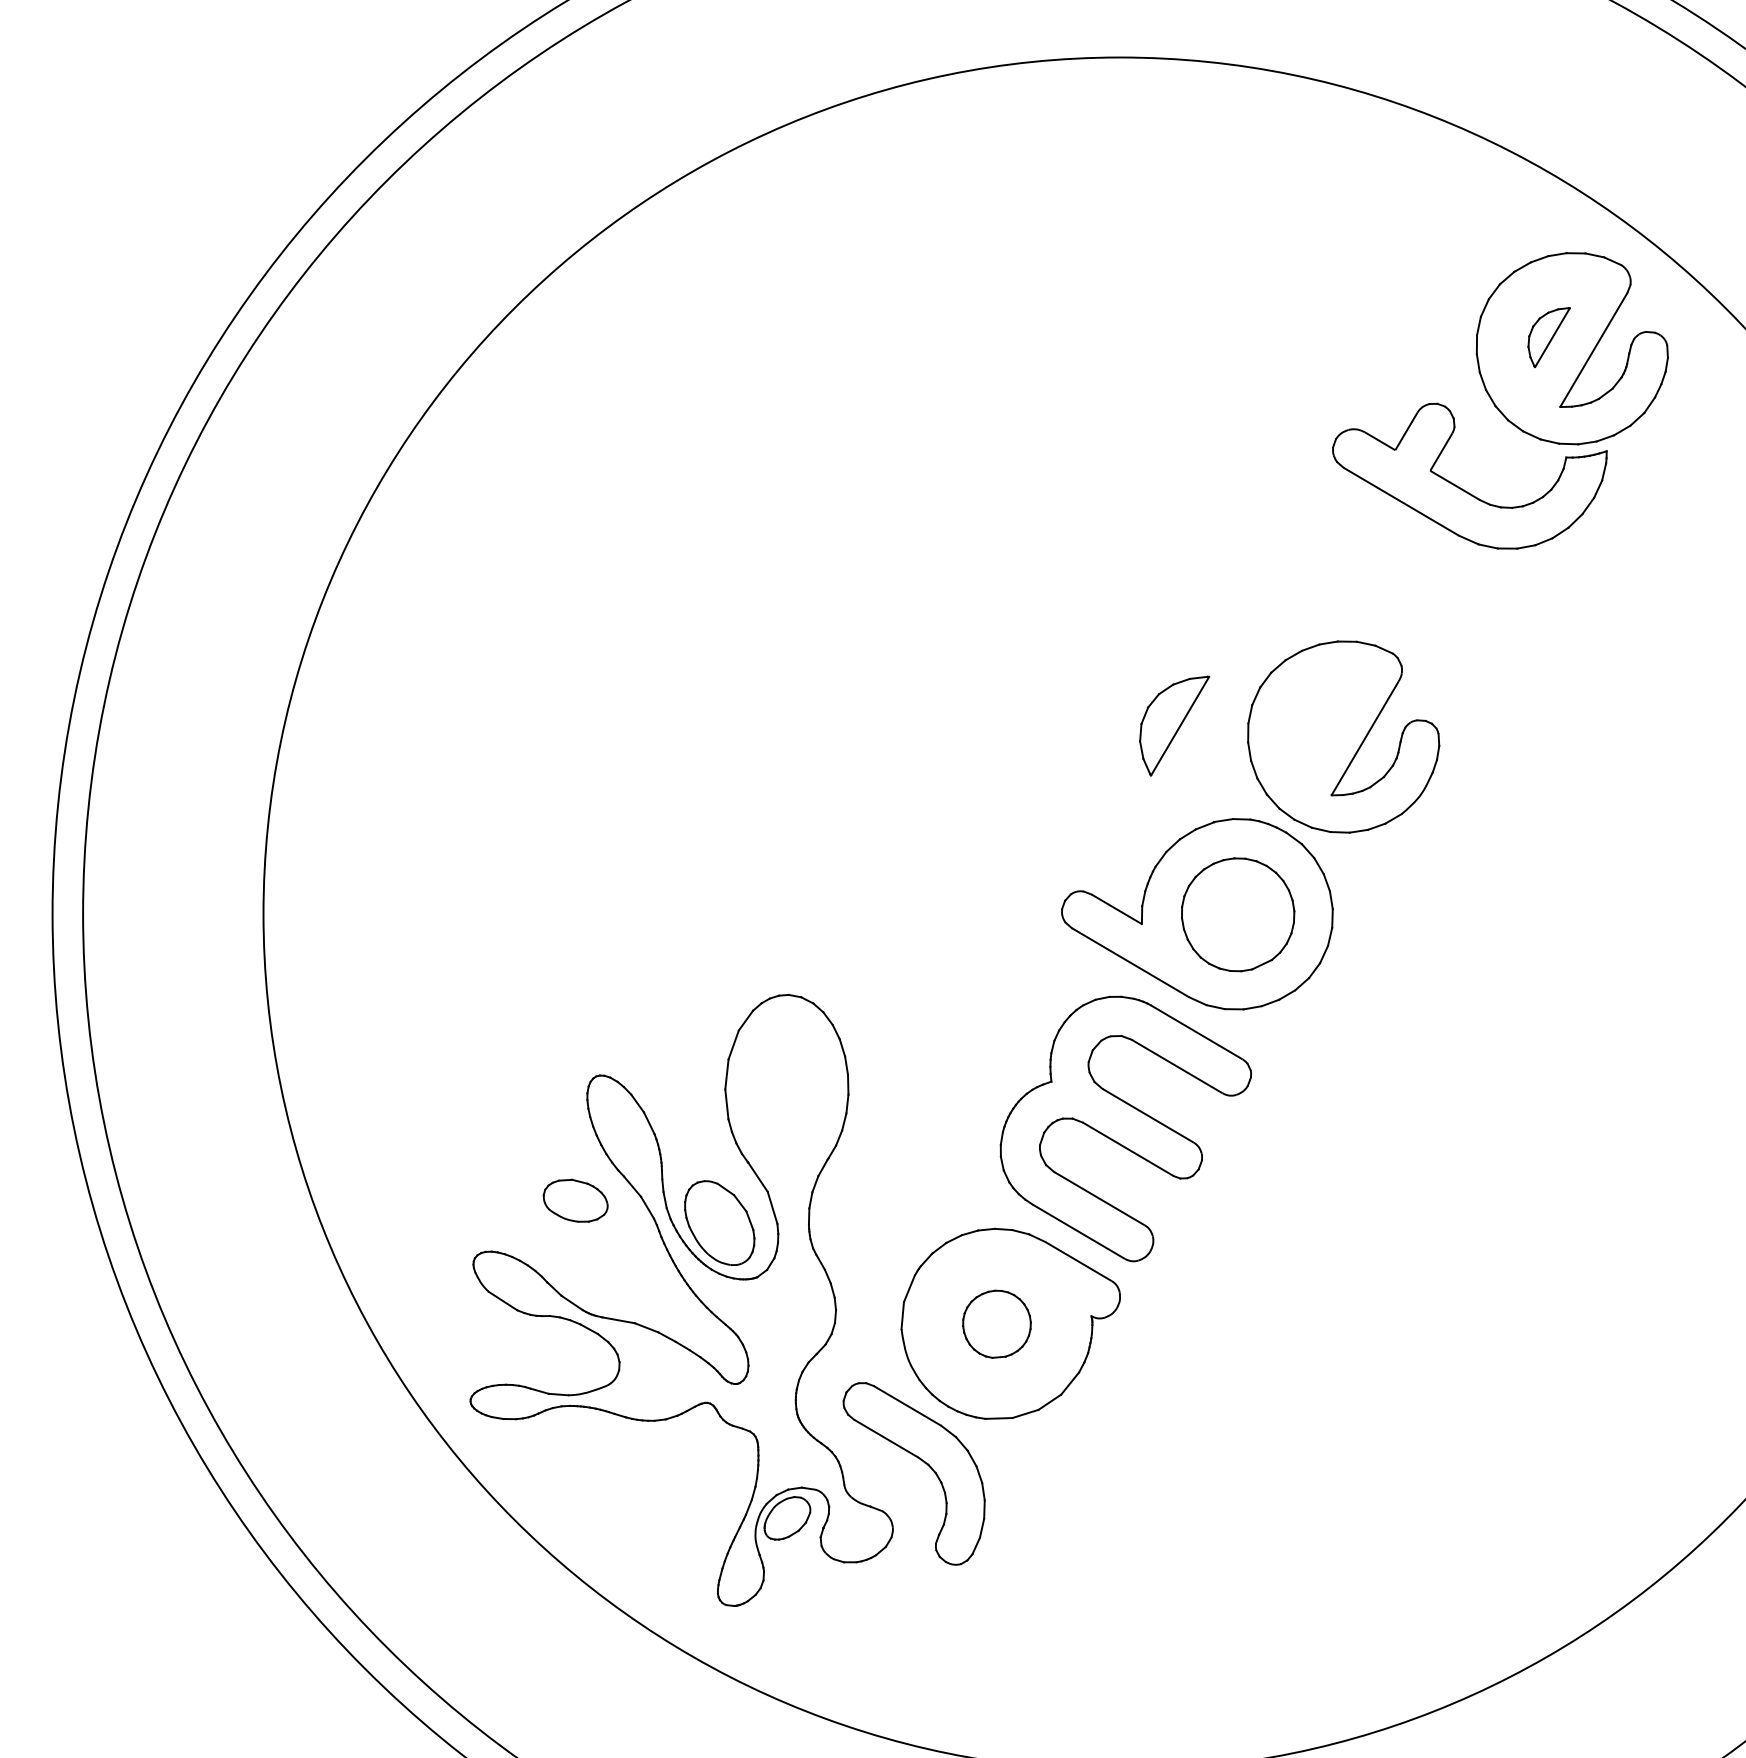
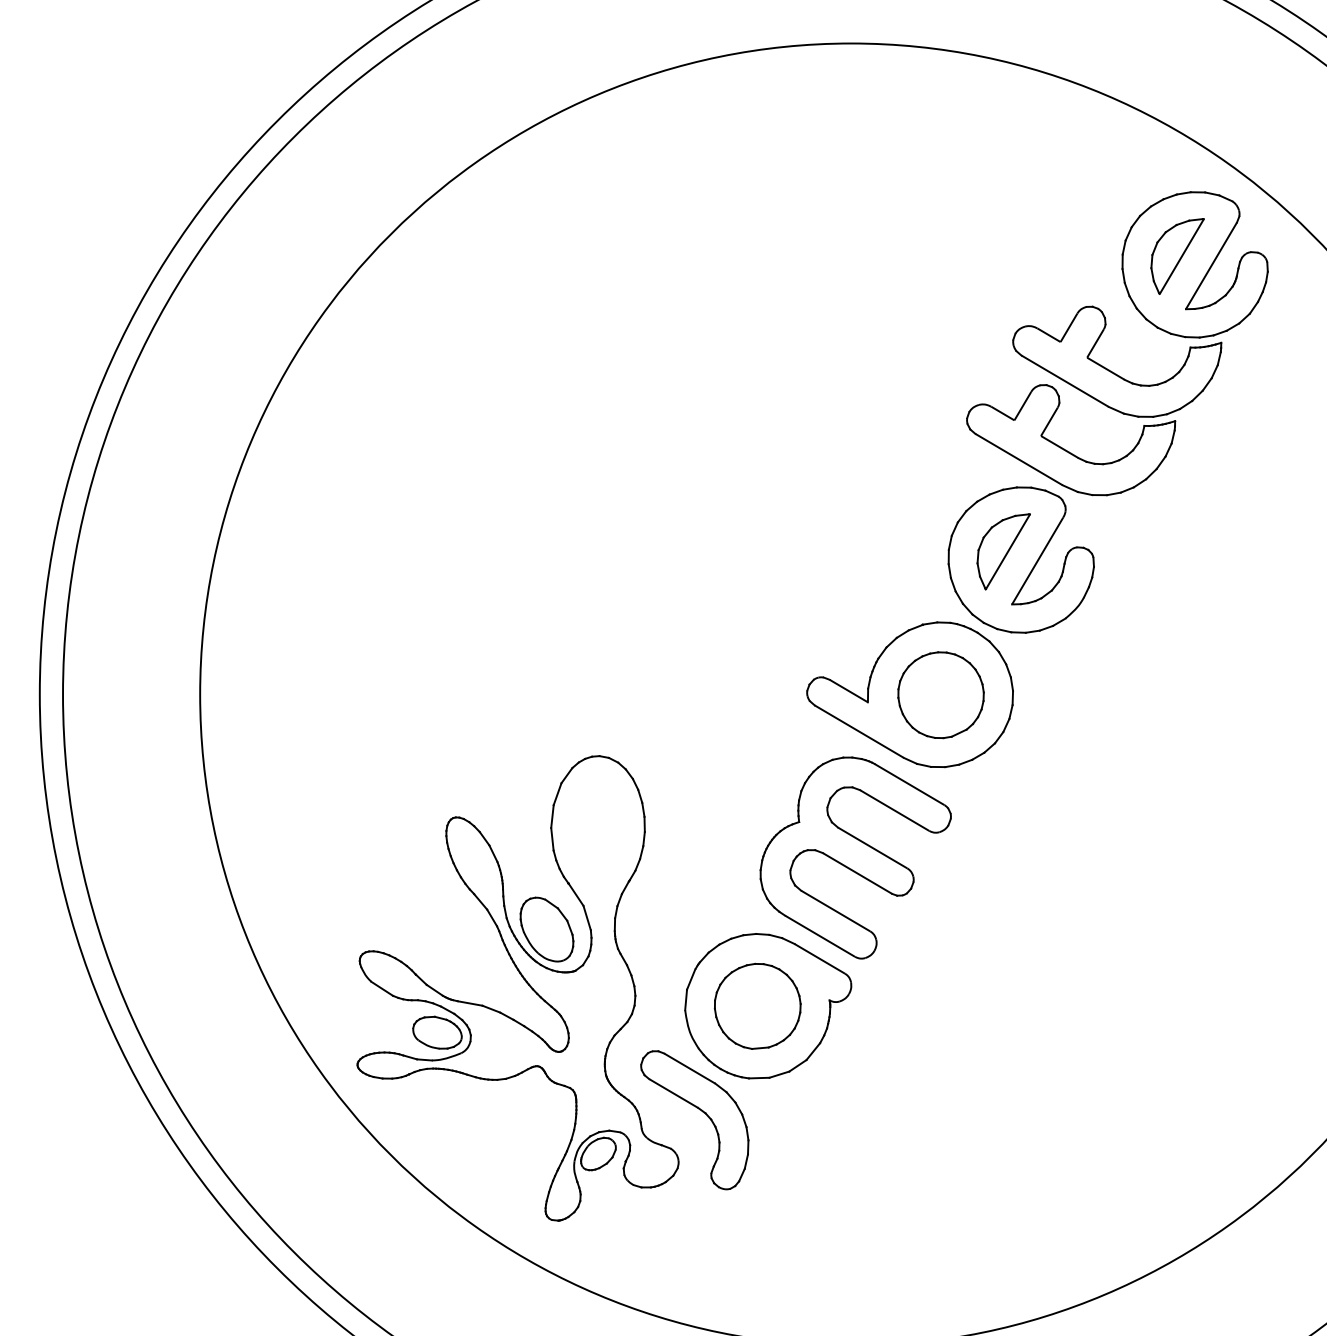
part: (1548, 337) -> (1177, 256), size x1.67
part: (1400, 590) -> (1064, 448), added
part: (1174, 725) -> (1003, 551), moved
part: (575, 1200) -> (437, 1032), moved
part: (996, 1324) -> (757, 1006), size x1.67

